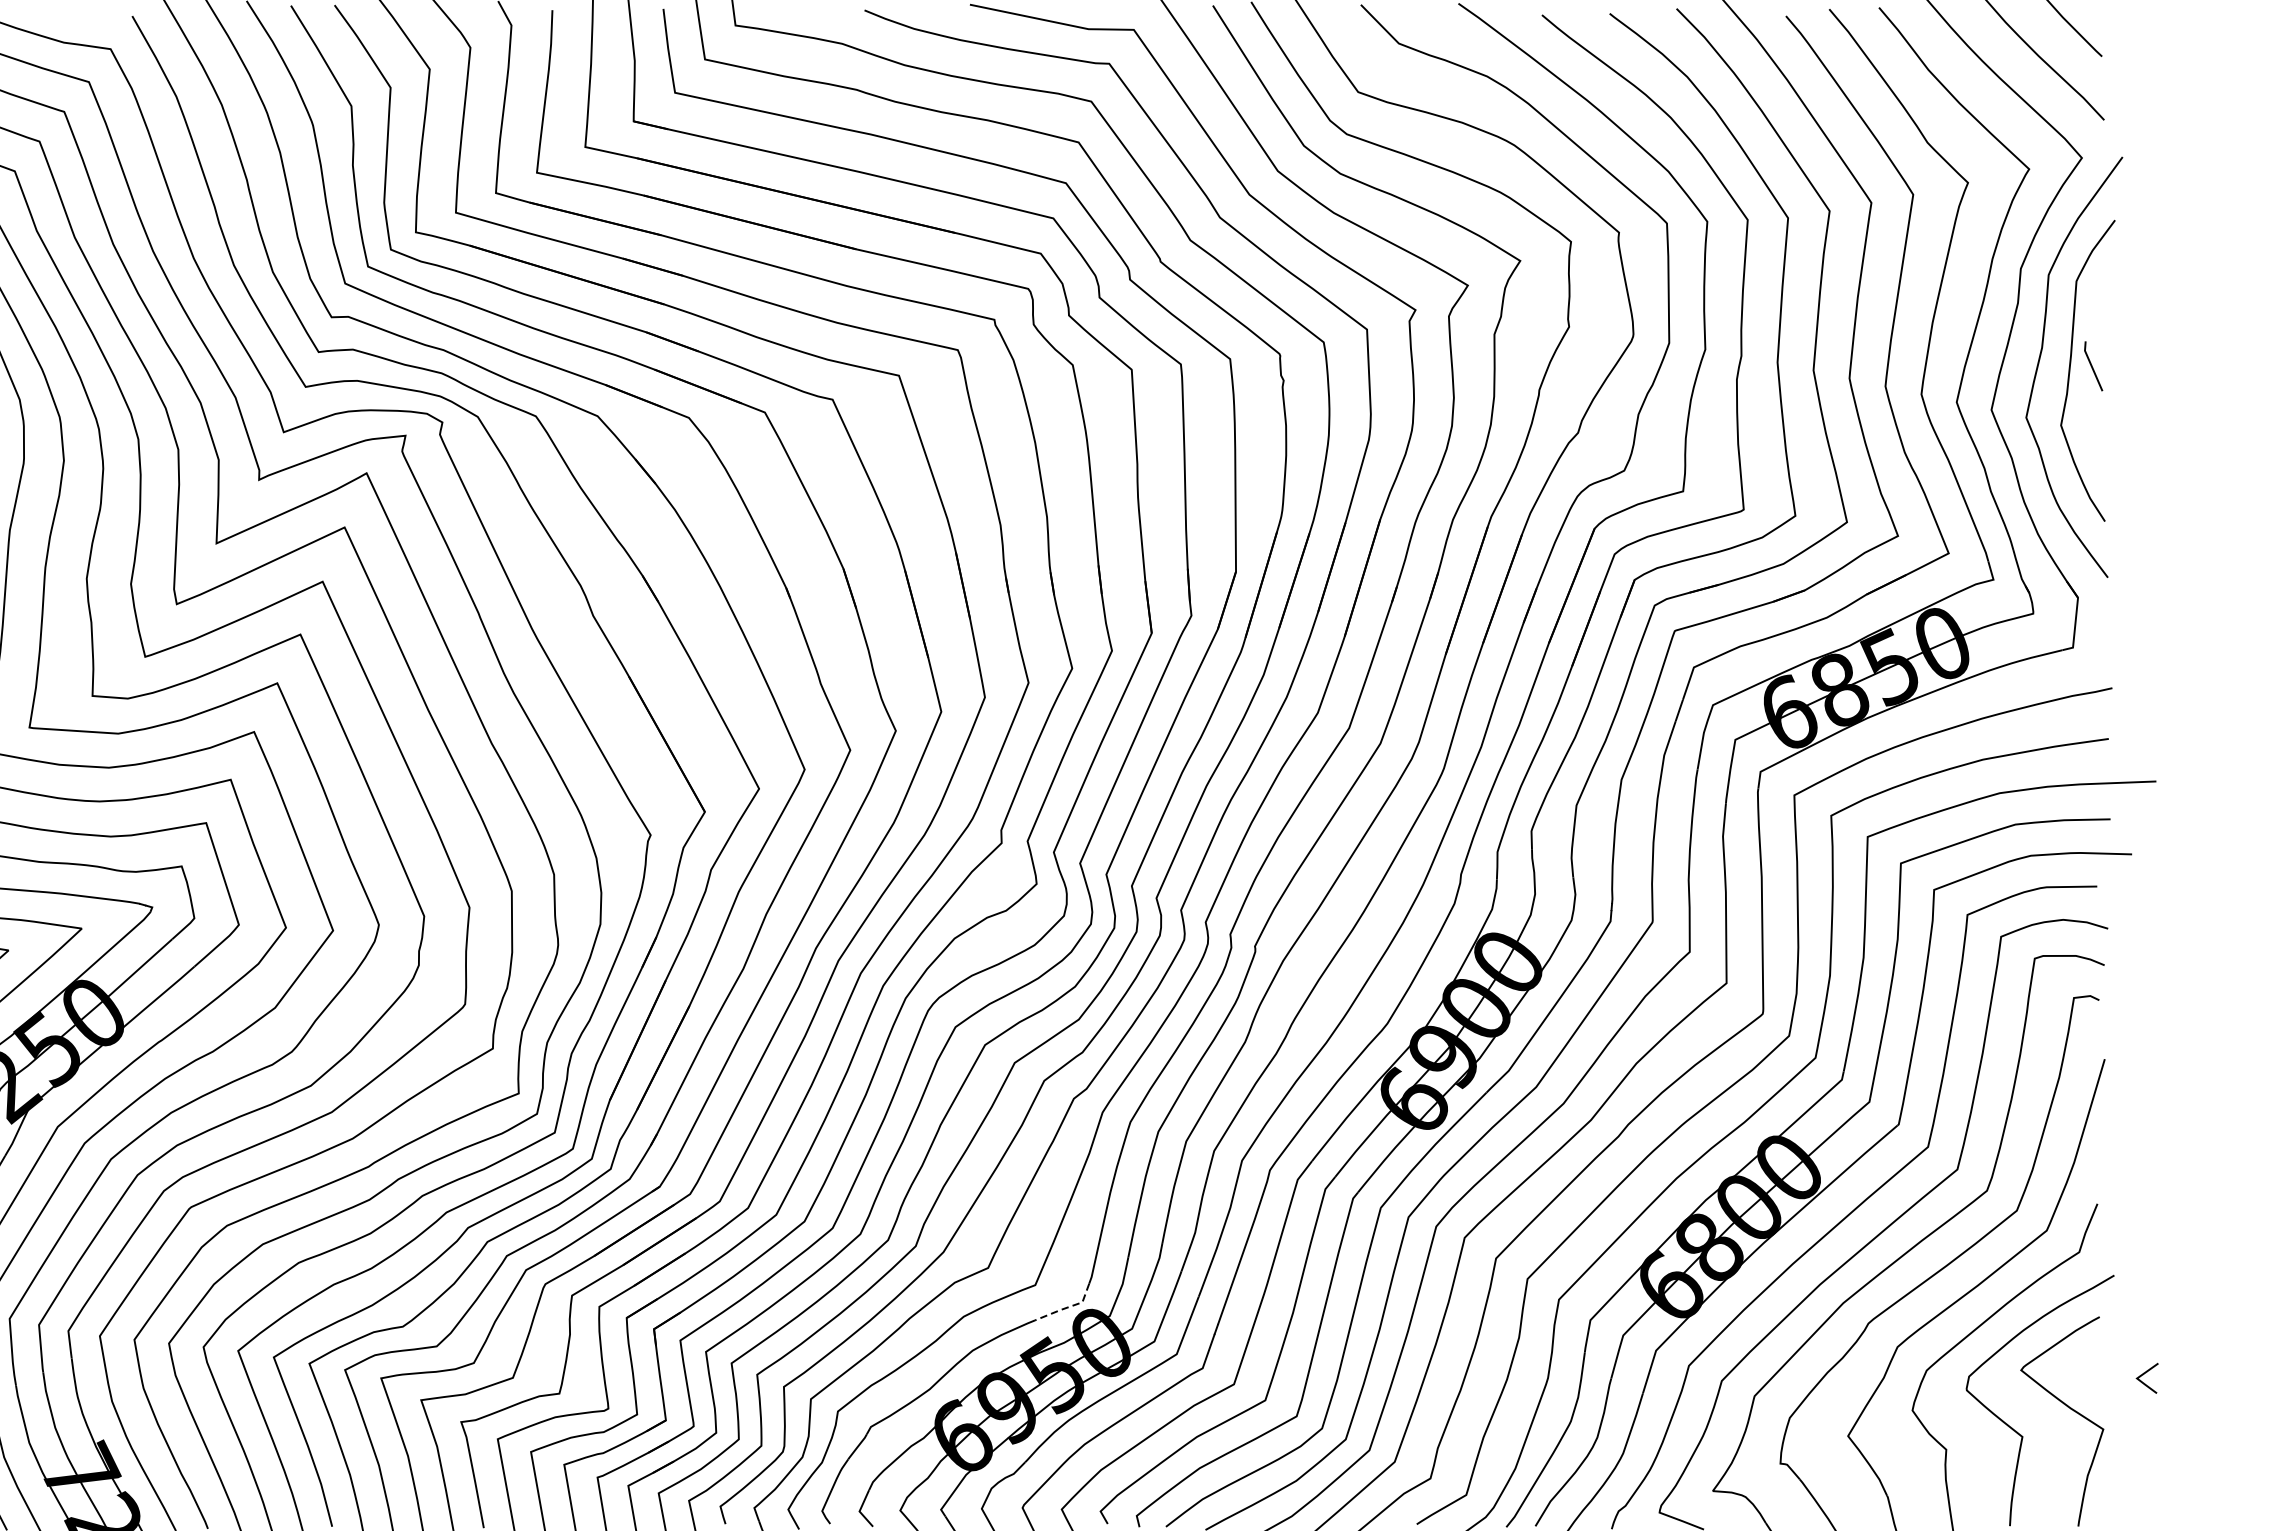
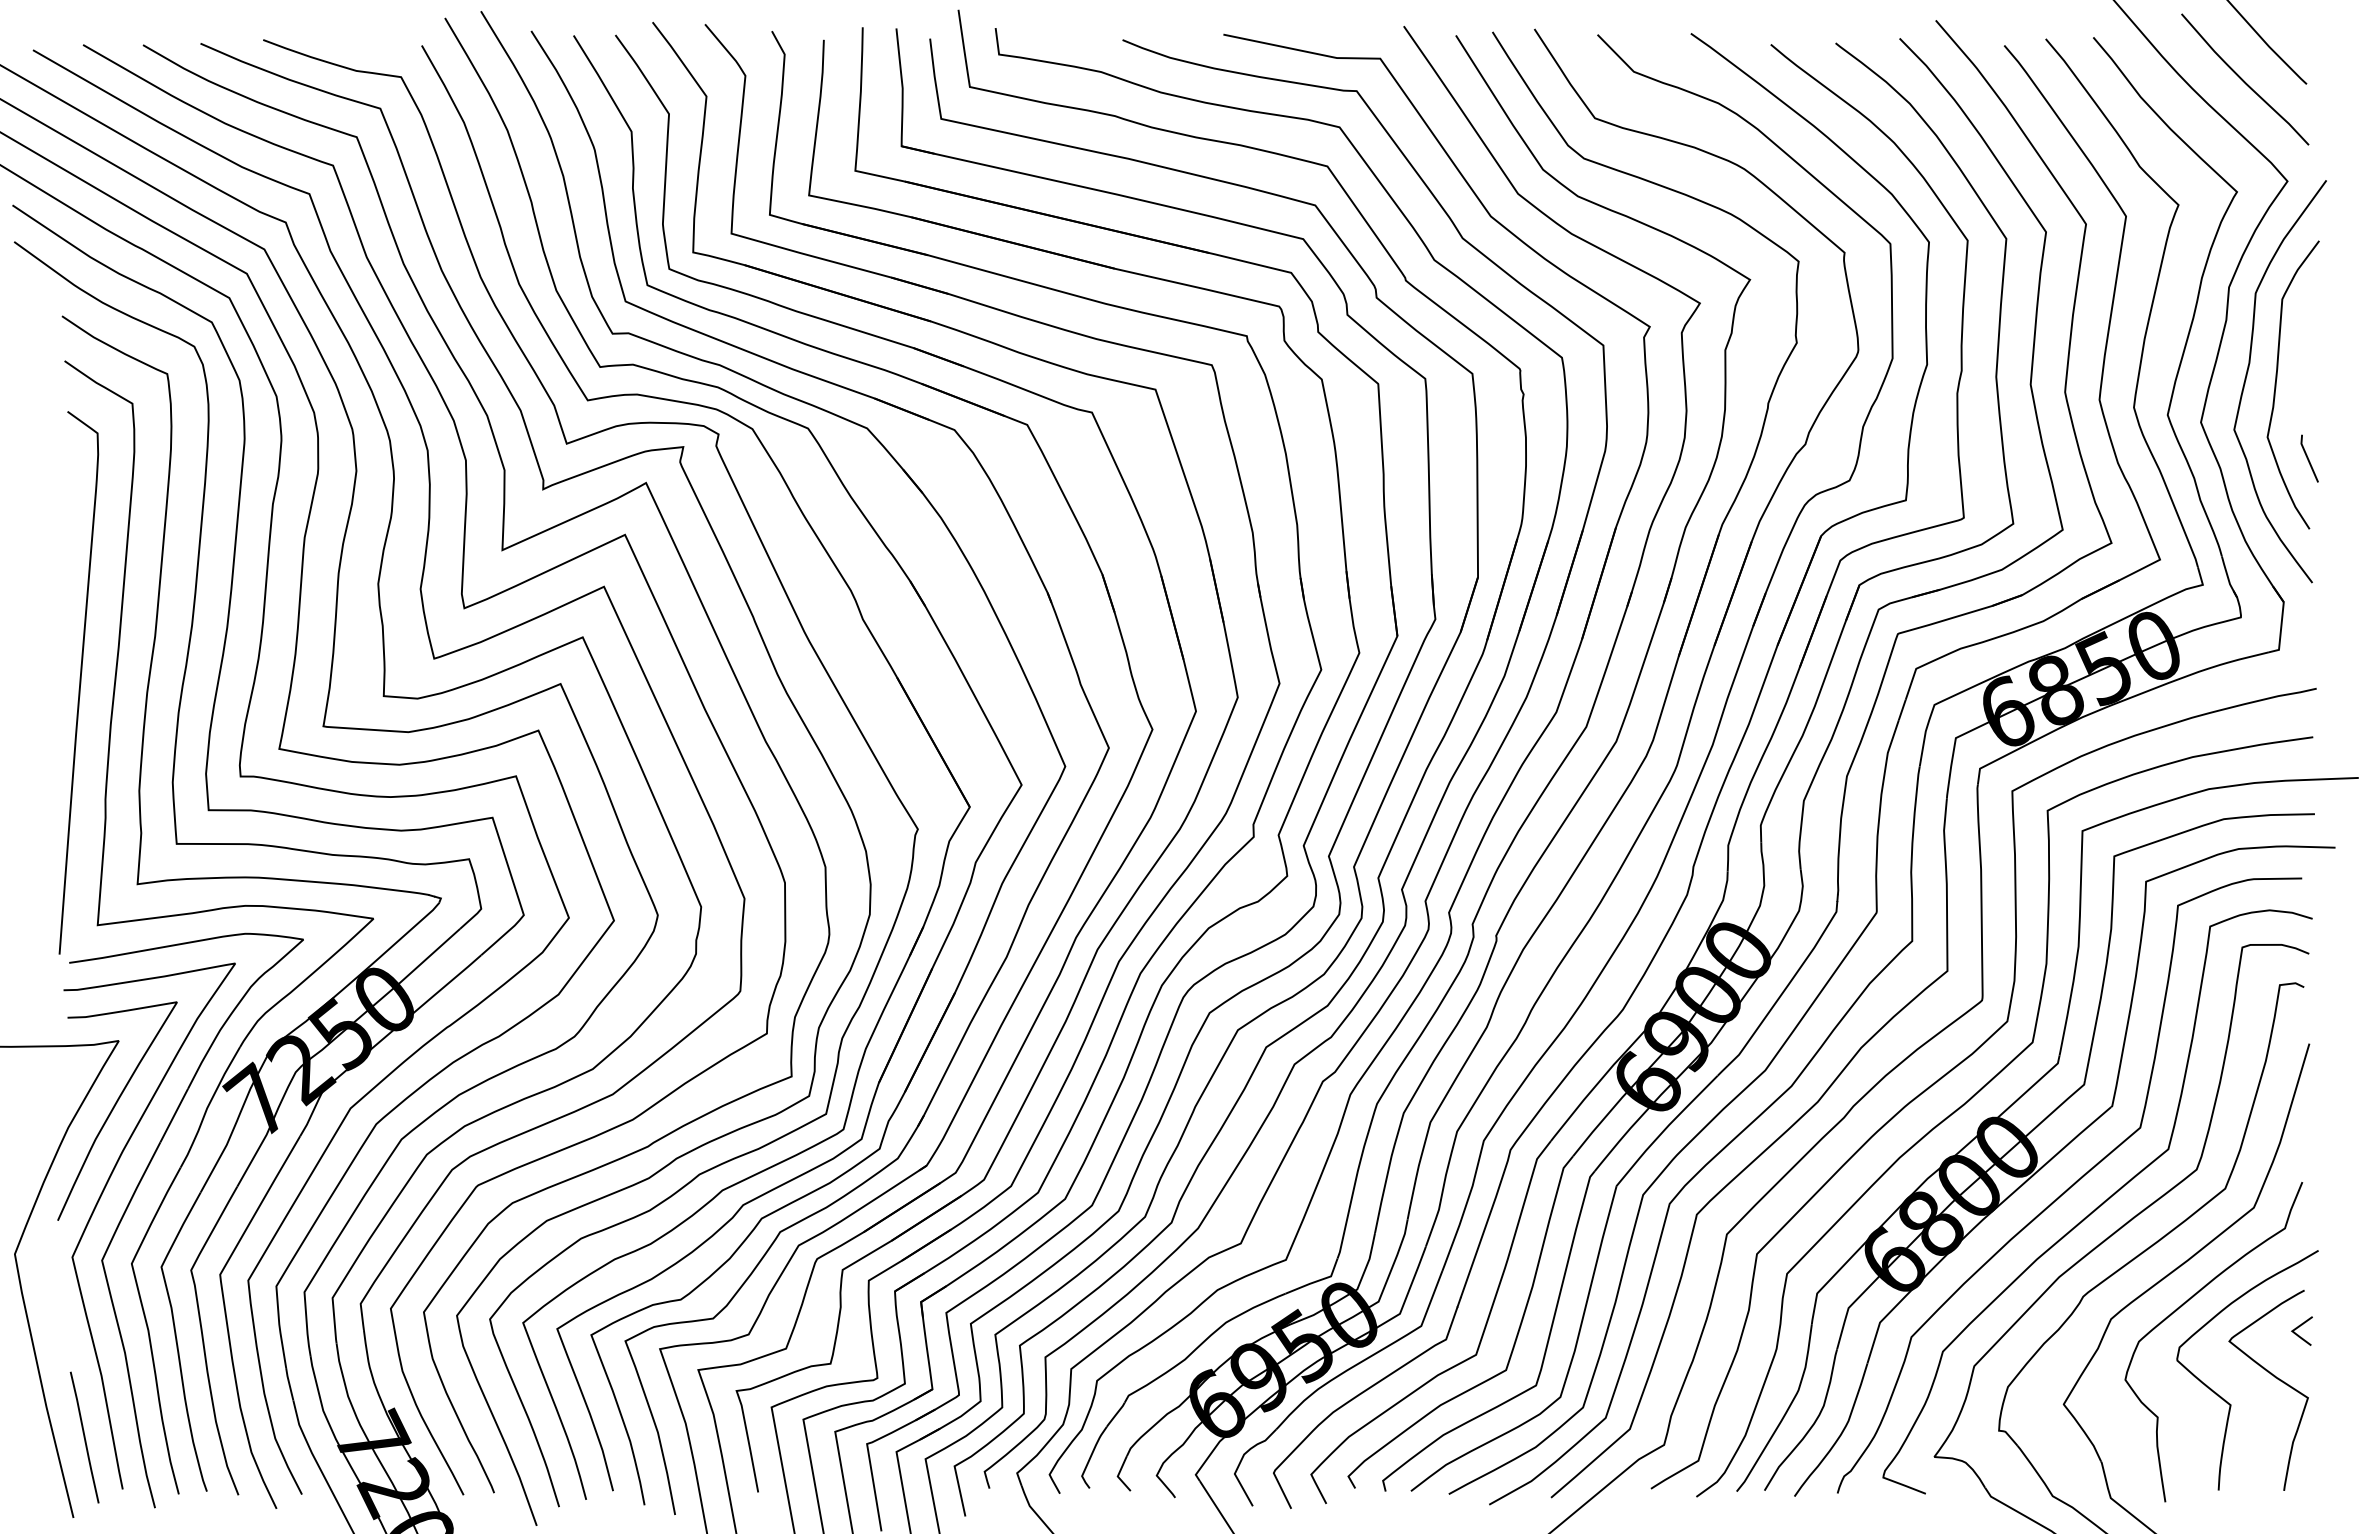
line: (2092, 366) -> (2308, 458), moved
line: (1067, 1307) -> (1316, 1281), dashed -> solid
line: (2144, 1374) -> (2299, 1327), moved

